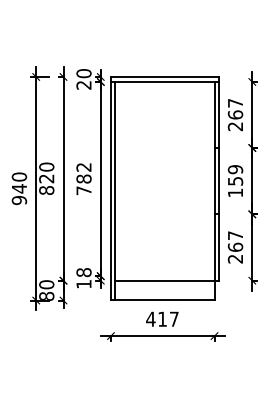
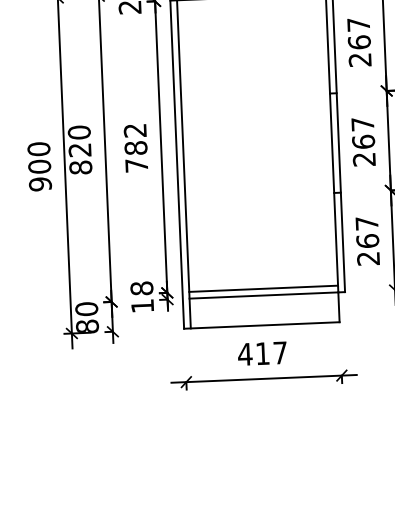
text: (235, 181) -> (363, 142), 159 -> 267
text: (19, 188) -> (39, 166), 940 -> 900
line: (164, 276) -> (262, 289), added

